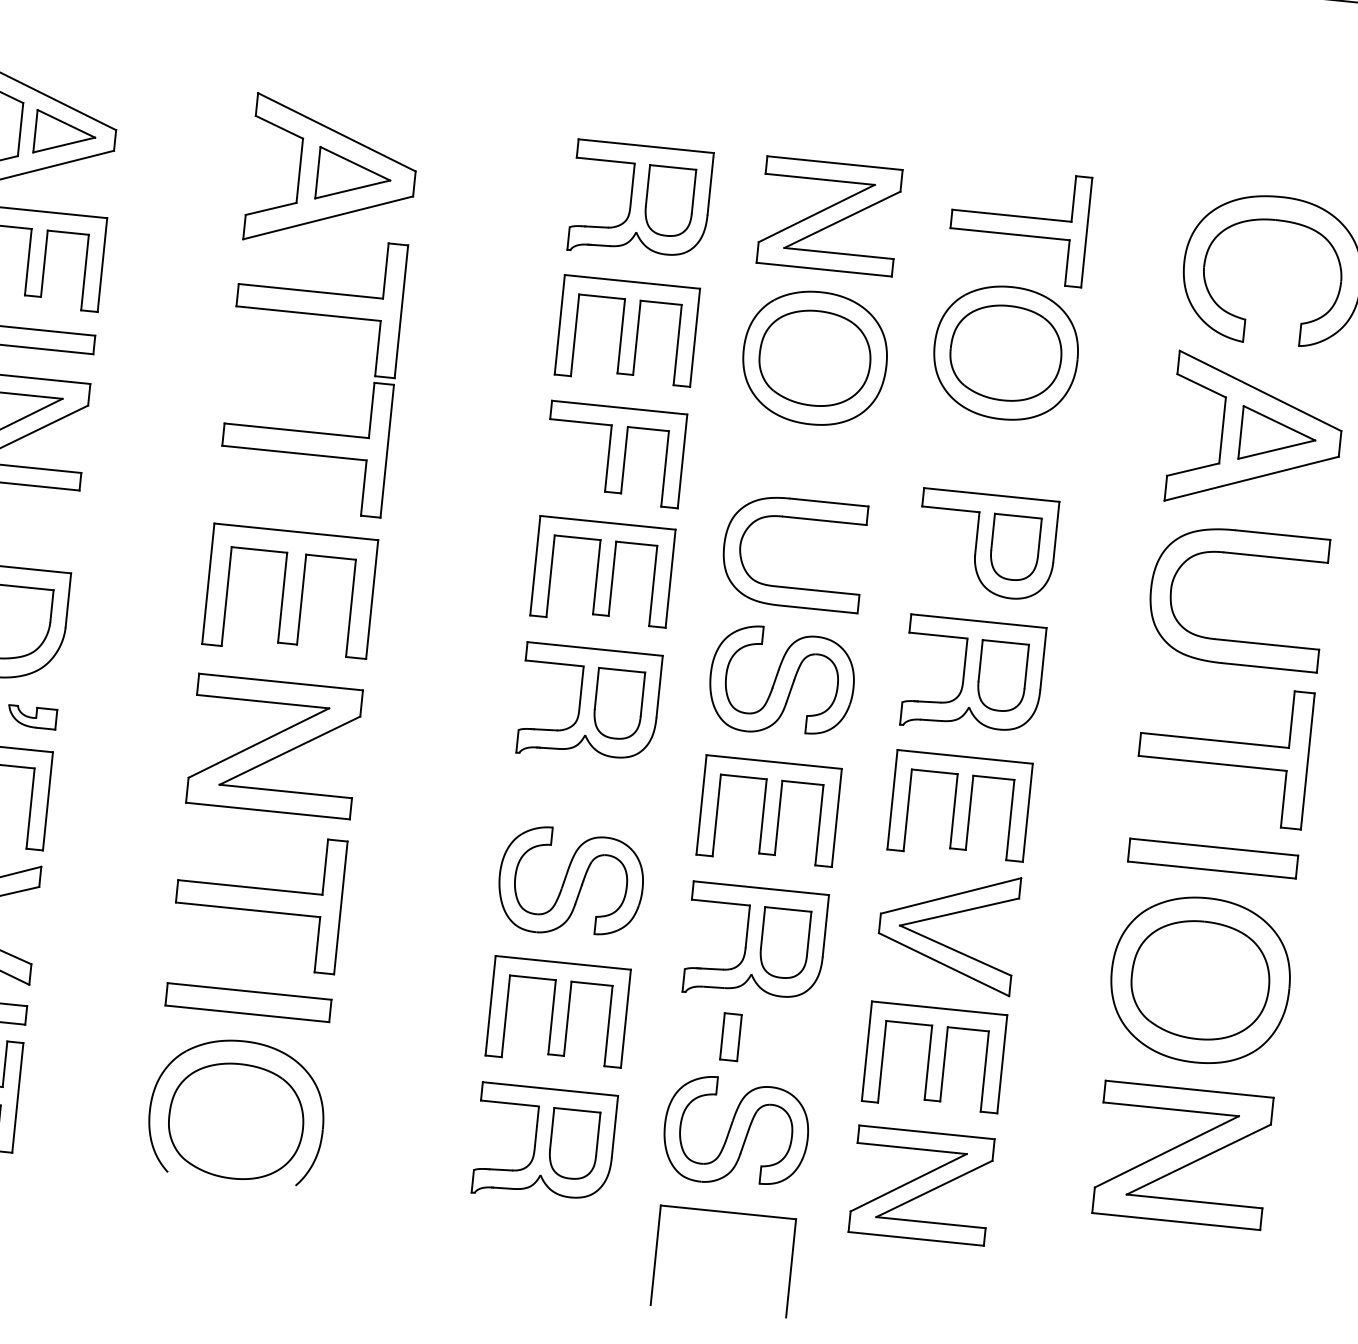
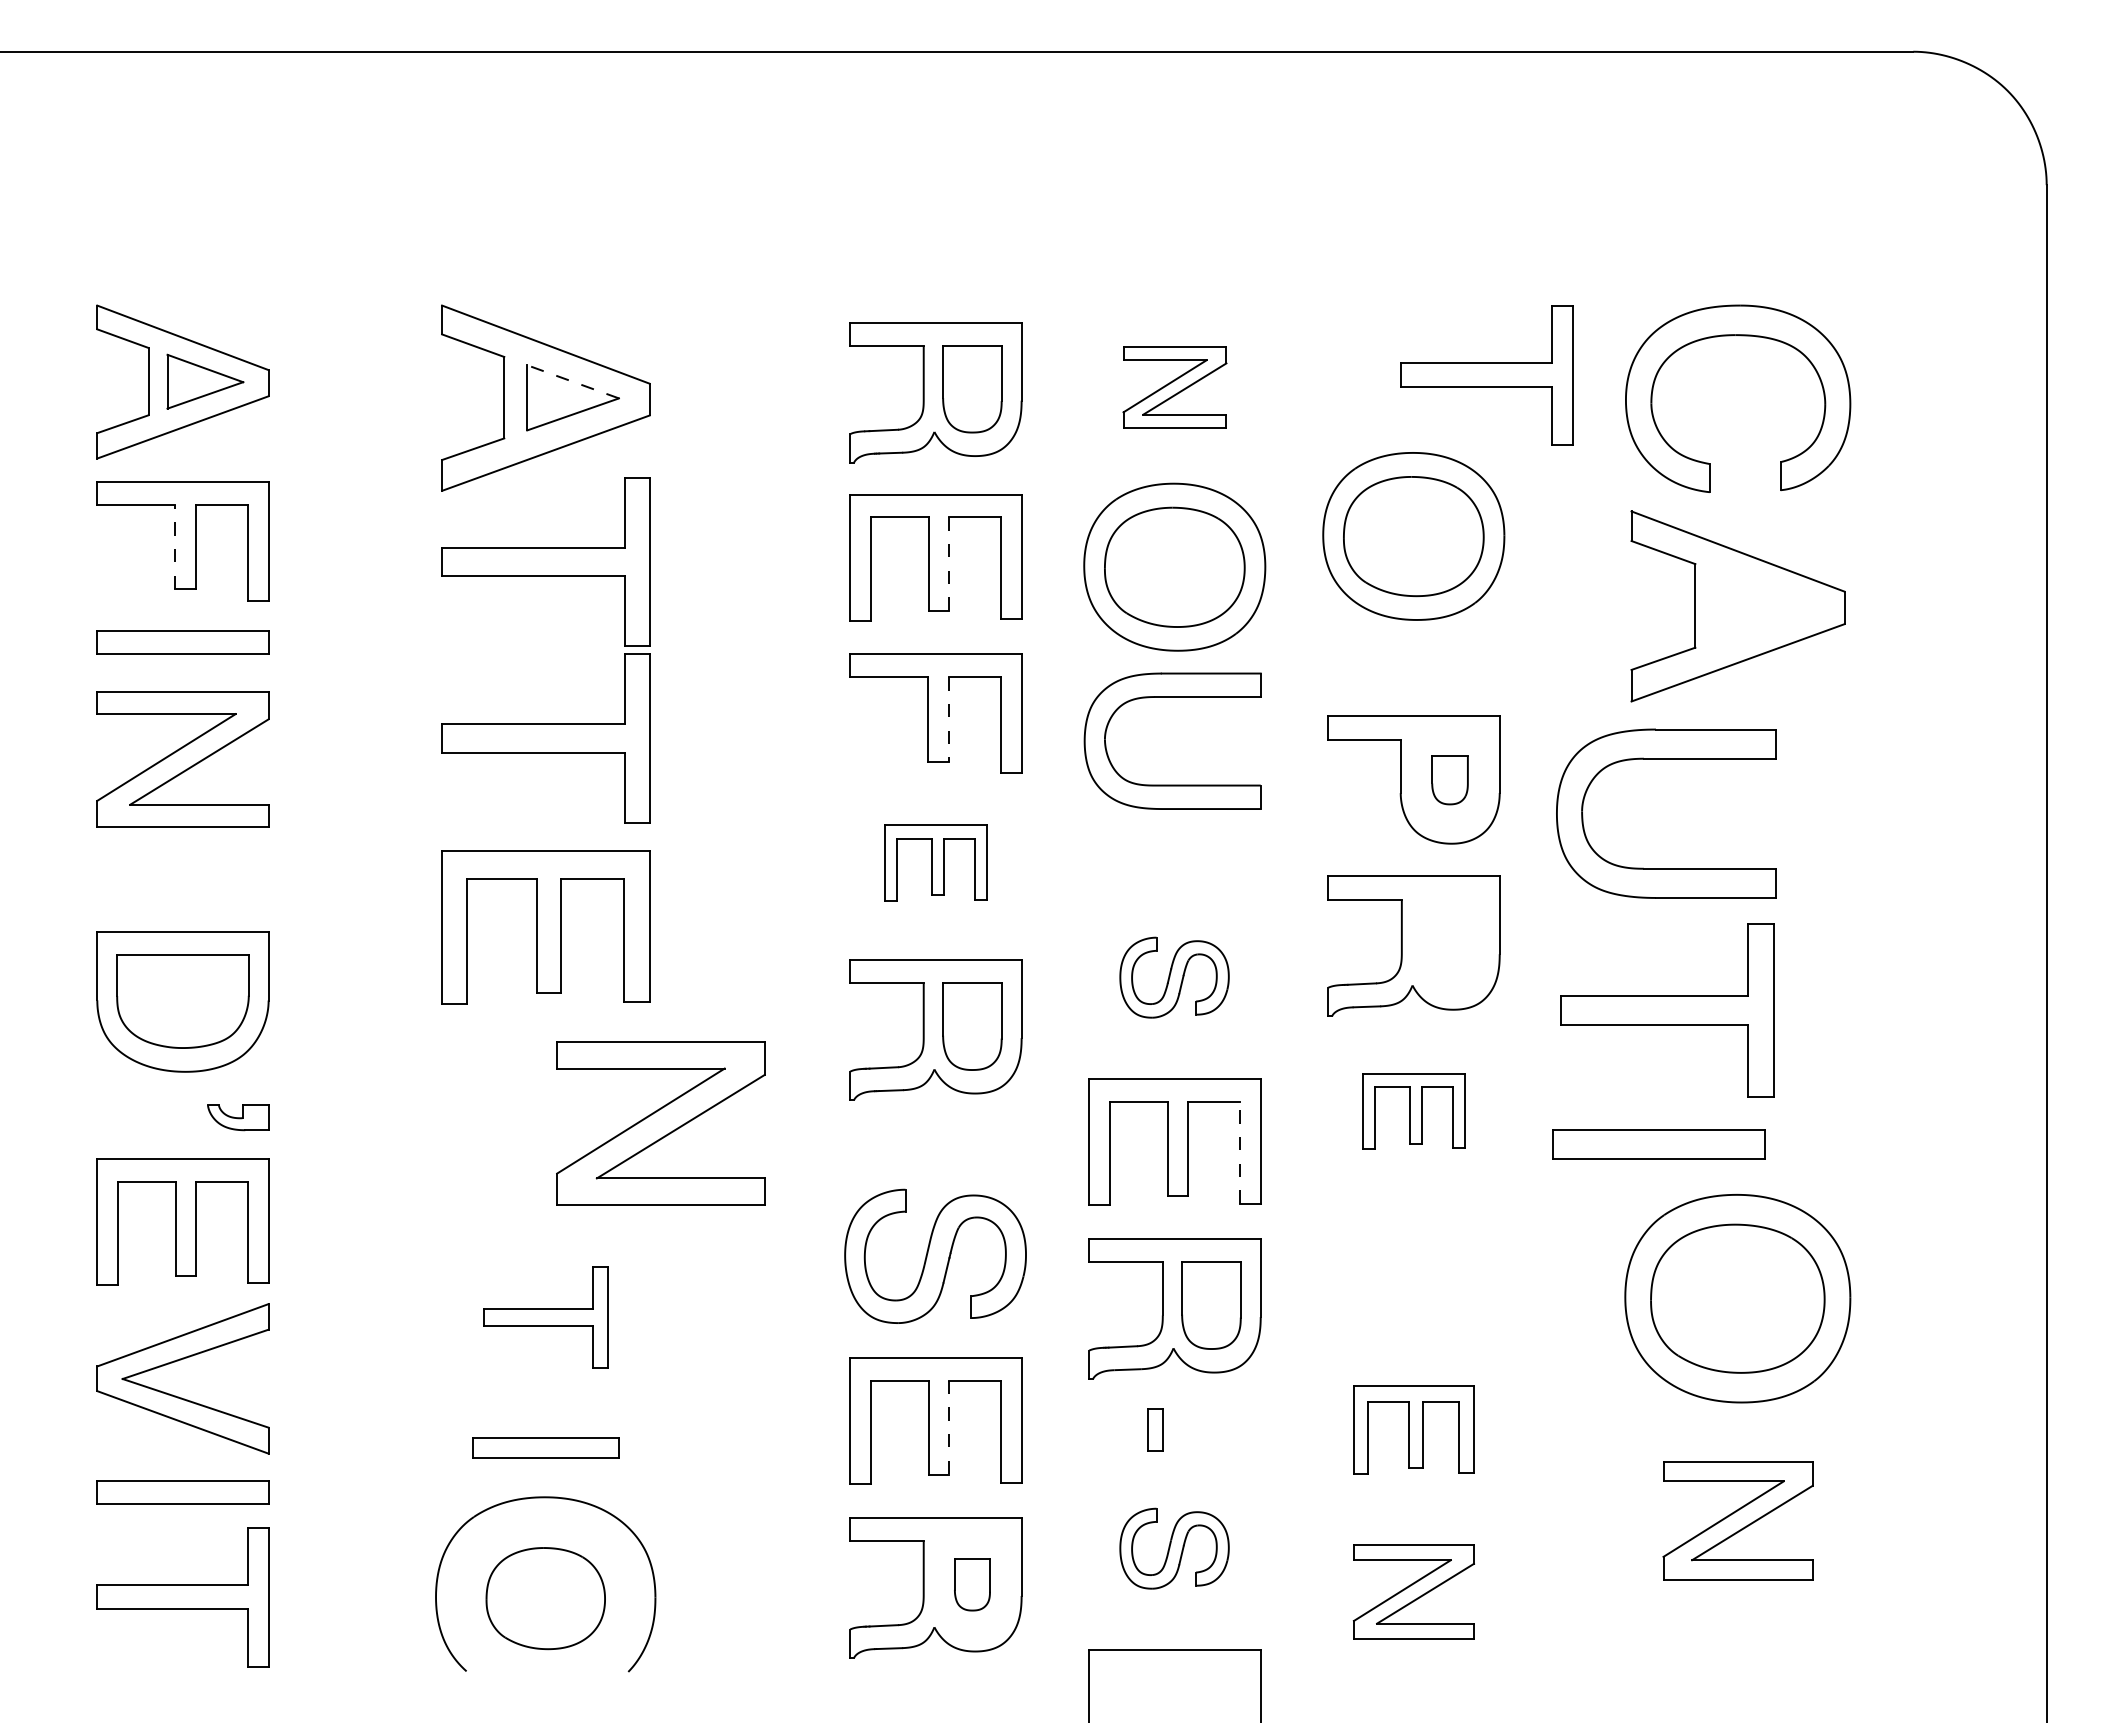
line: (355, 163) -> (573, 381), solid -> dashed
part: (829, 216) -> (1174, 387), size x0.6
part: (1018, 226) -> (1486, 375), moved
line: (28, 261) -> (175, 546), solid -> dashed
line: (636, 337) -> (948, 564), solid -> dashed
part: (1277, 435) -> (1765, 605), removed
line: (624, 460) -> (948, 719), solid -> dashed
part: (796, 518) -> (1172, 697), moved
part: (1014, 548) -> (1449, 780), size x0.6
part: (1241, 554) -> (1666, 759), moved
part: (602, 571) -> (935, 862), size x0.6
part: (1002, 677) -> (1450, 943), removed
part: (781, 681) -> (1174, 977), size x0.6
part: (274, 746) -> (660, 1123), moved
part: (1224, 753) -> (1667, 1010), moved
part: (959, 806) -> (1413, 1111), size x0.6
line: (819, 825) -> (1239, 1152), solid -> dashed
part: (1212, 858) -> (1658, 1144), moved
part: (258, 899) -> (545, 1317), size x0.6
part: (943, 916) -> (1407, 1251), removed
part: (248, 1002) -> (545, 1447), size x0.7
line: (567, 1019) -> (948, 1428), solid -> dashed
part: (730, 1036) -> (1155, 1429), size x0.7
part: (934, 1057) -> (1413, 1429), size x0.7
part: (236, 1121) -> (545, 1598), size x0.7
part: (736, 1132) -> (1174, 1548), size x0.6
part: (574, 1144) -> (972, 1584), size x0.6
part: (1182, 1155) -> (1737, 1520), size x0.7
part: (921, 1185) -> (1413, 1591), size x0.7

